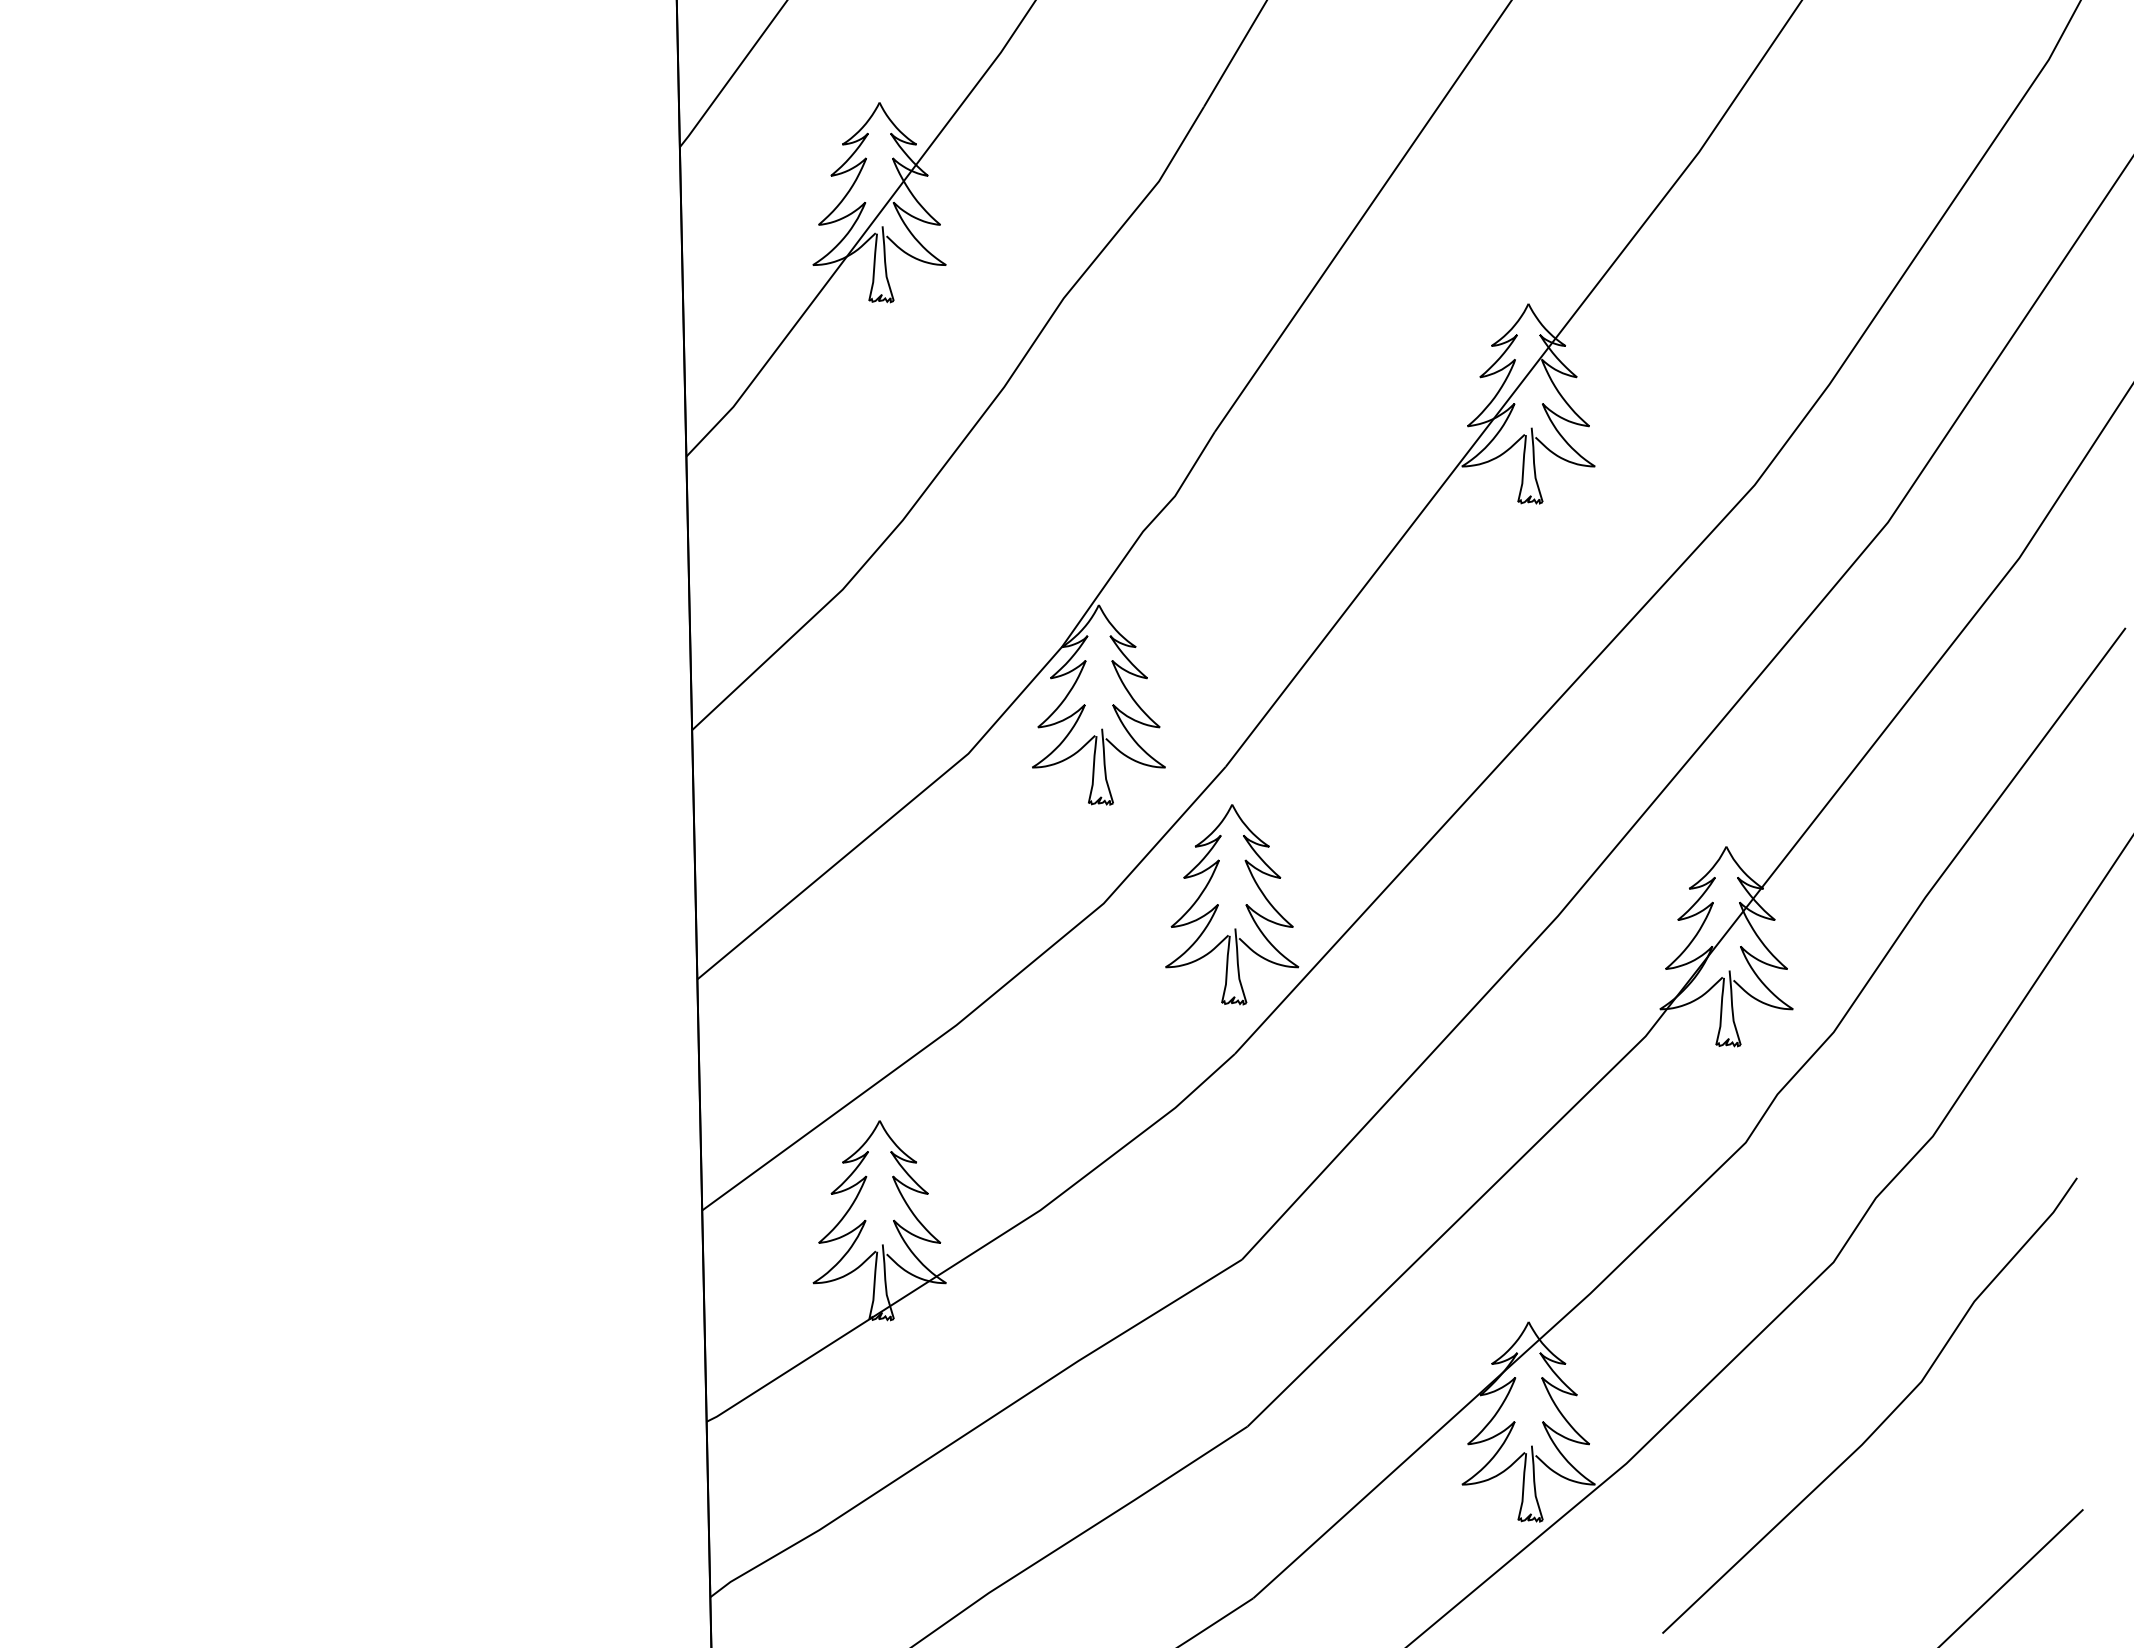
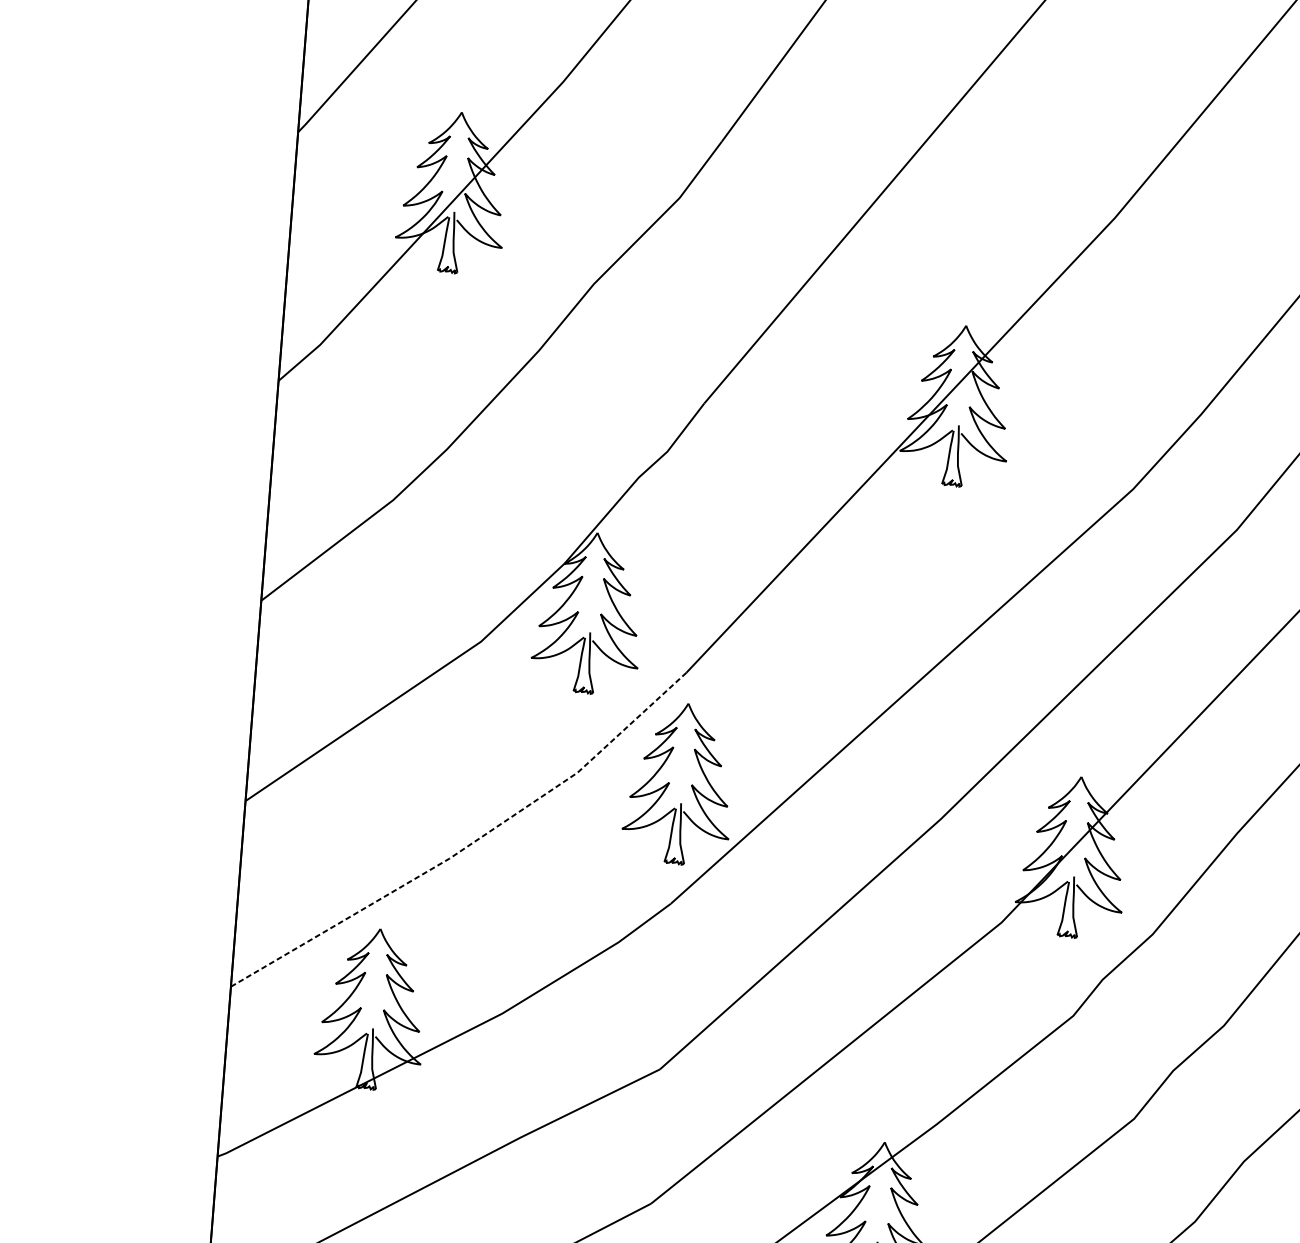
line: (980, 1005) -> (470, 844), solid -> dashed

